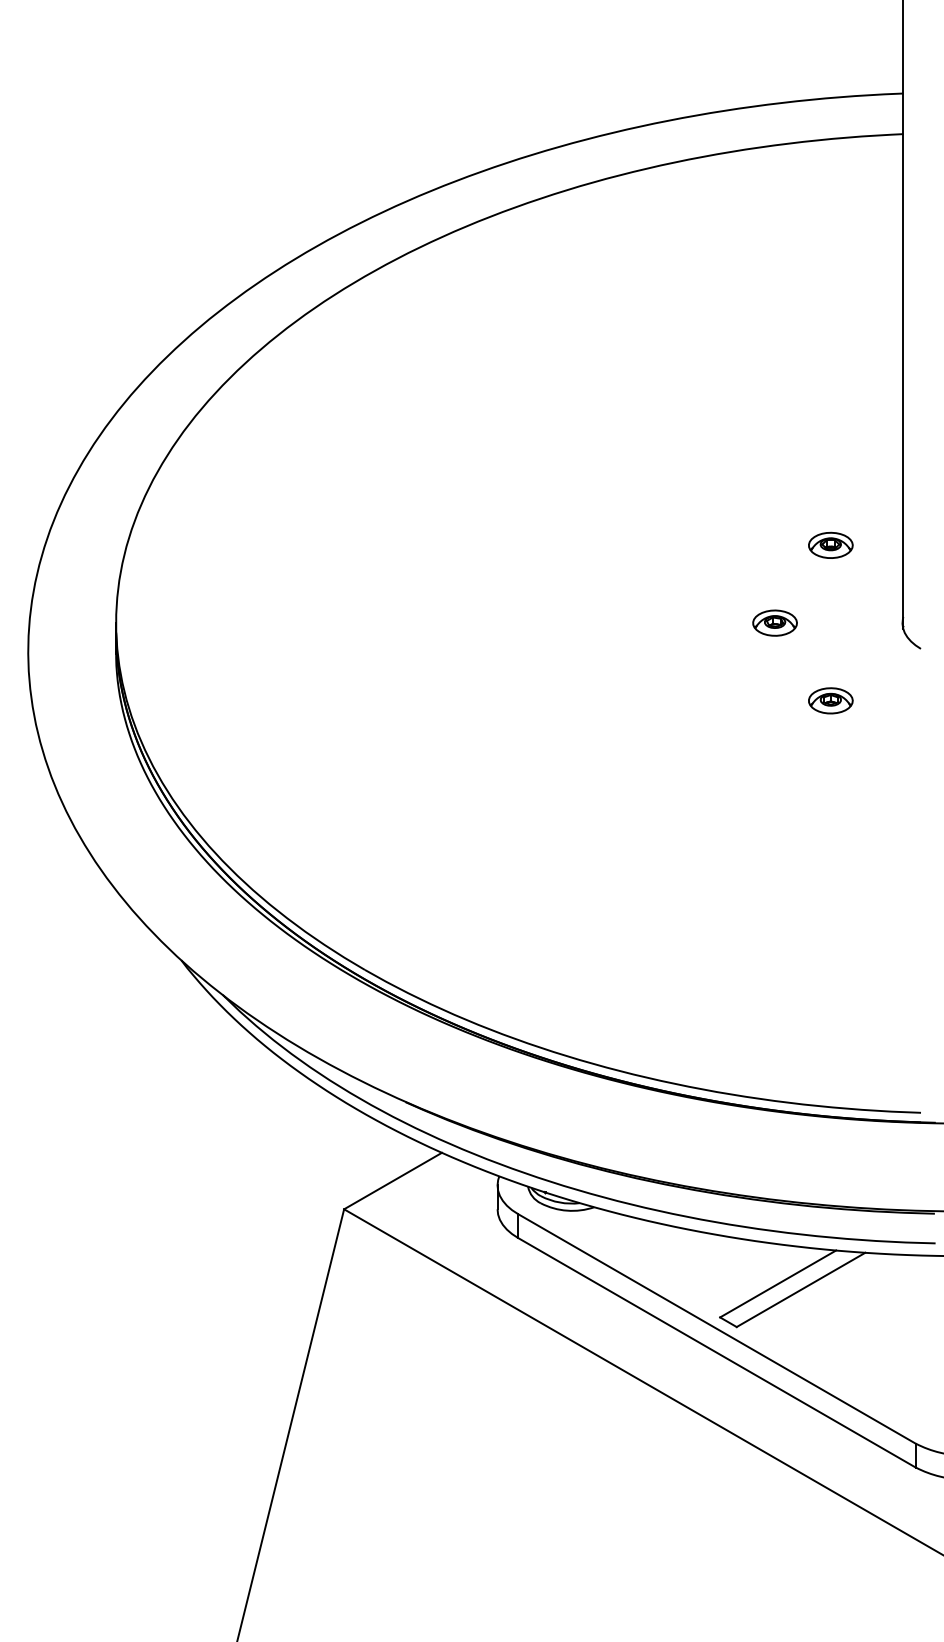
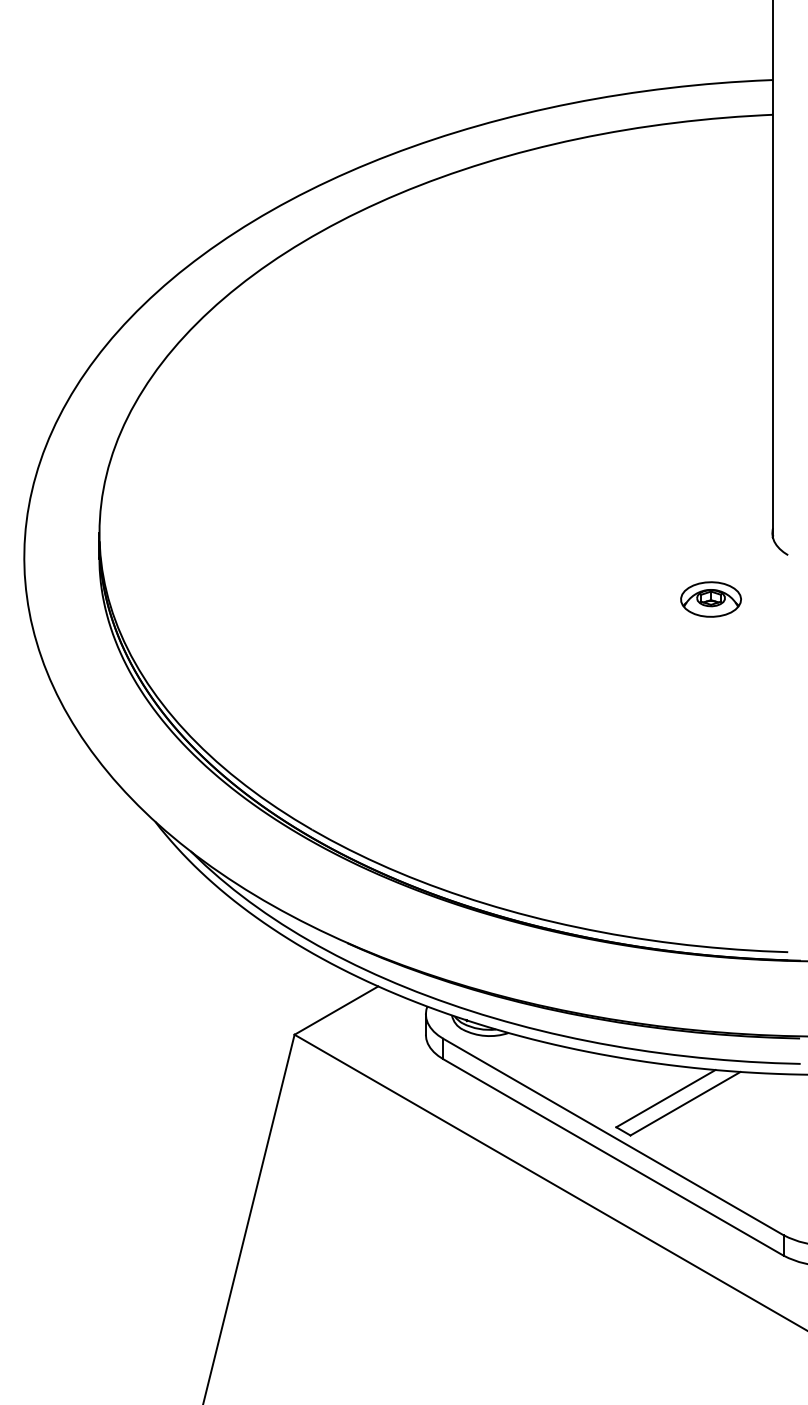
part: (830, 545) -> (710, 466), removed
part: (774, 622) -> (662, 532), removed
part: (830, 700) -> (710, 599), size x1.6

